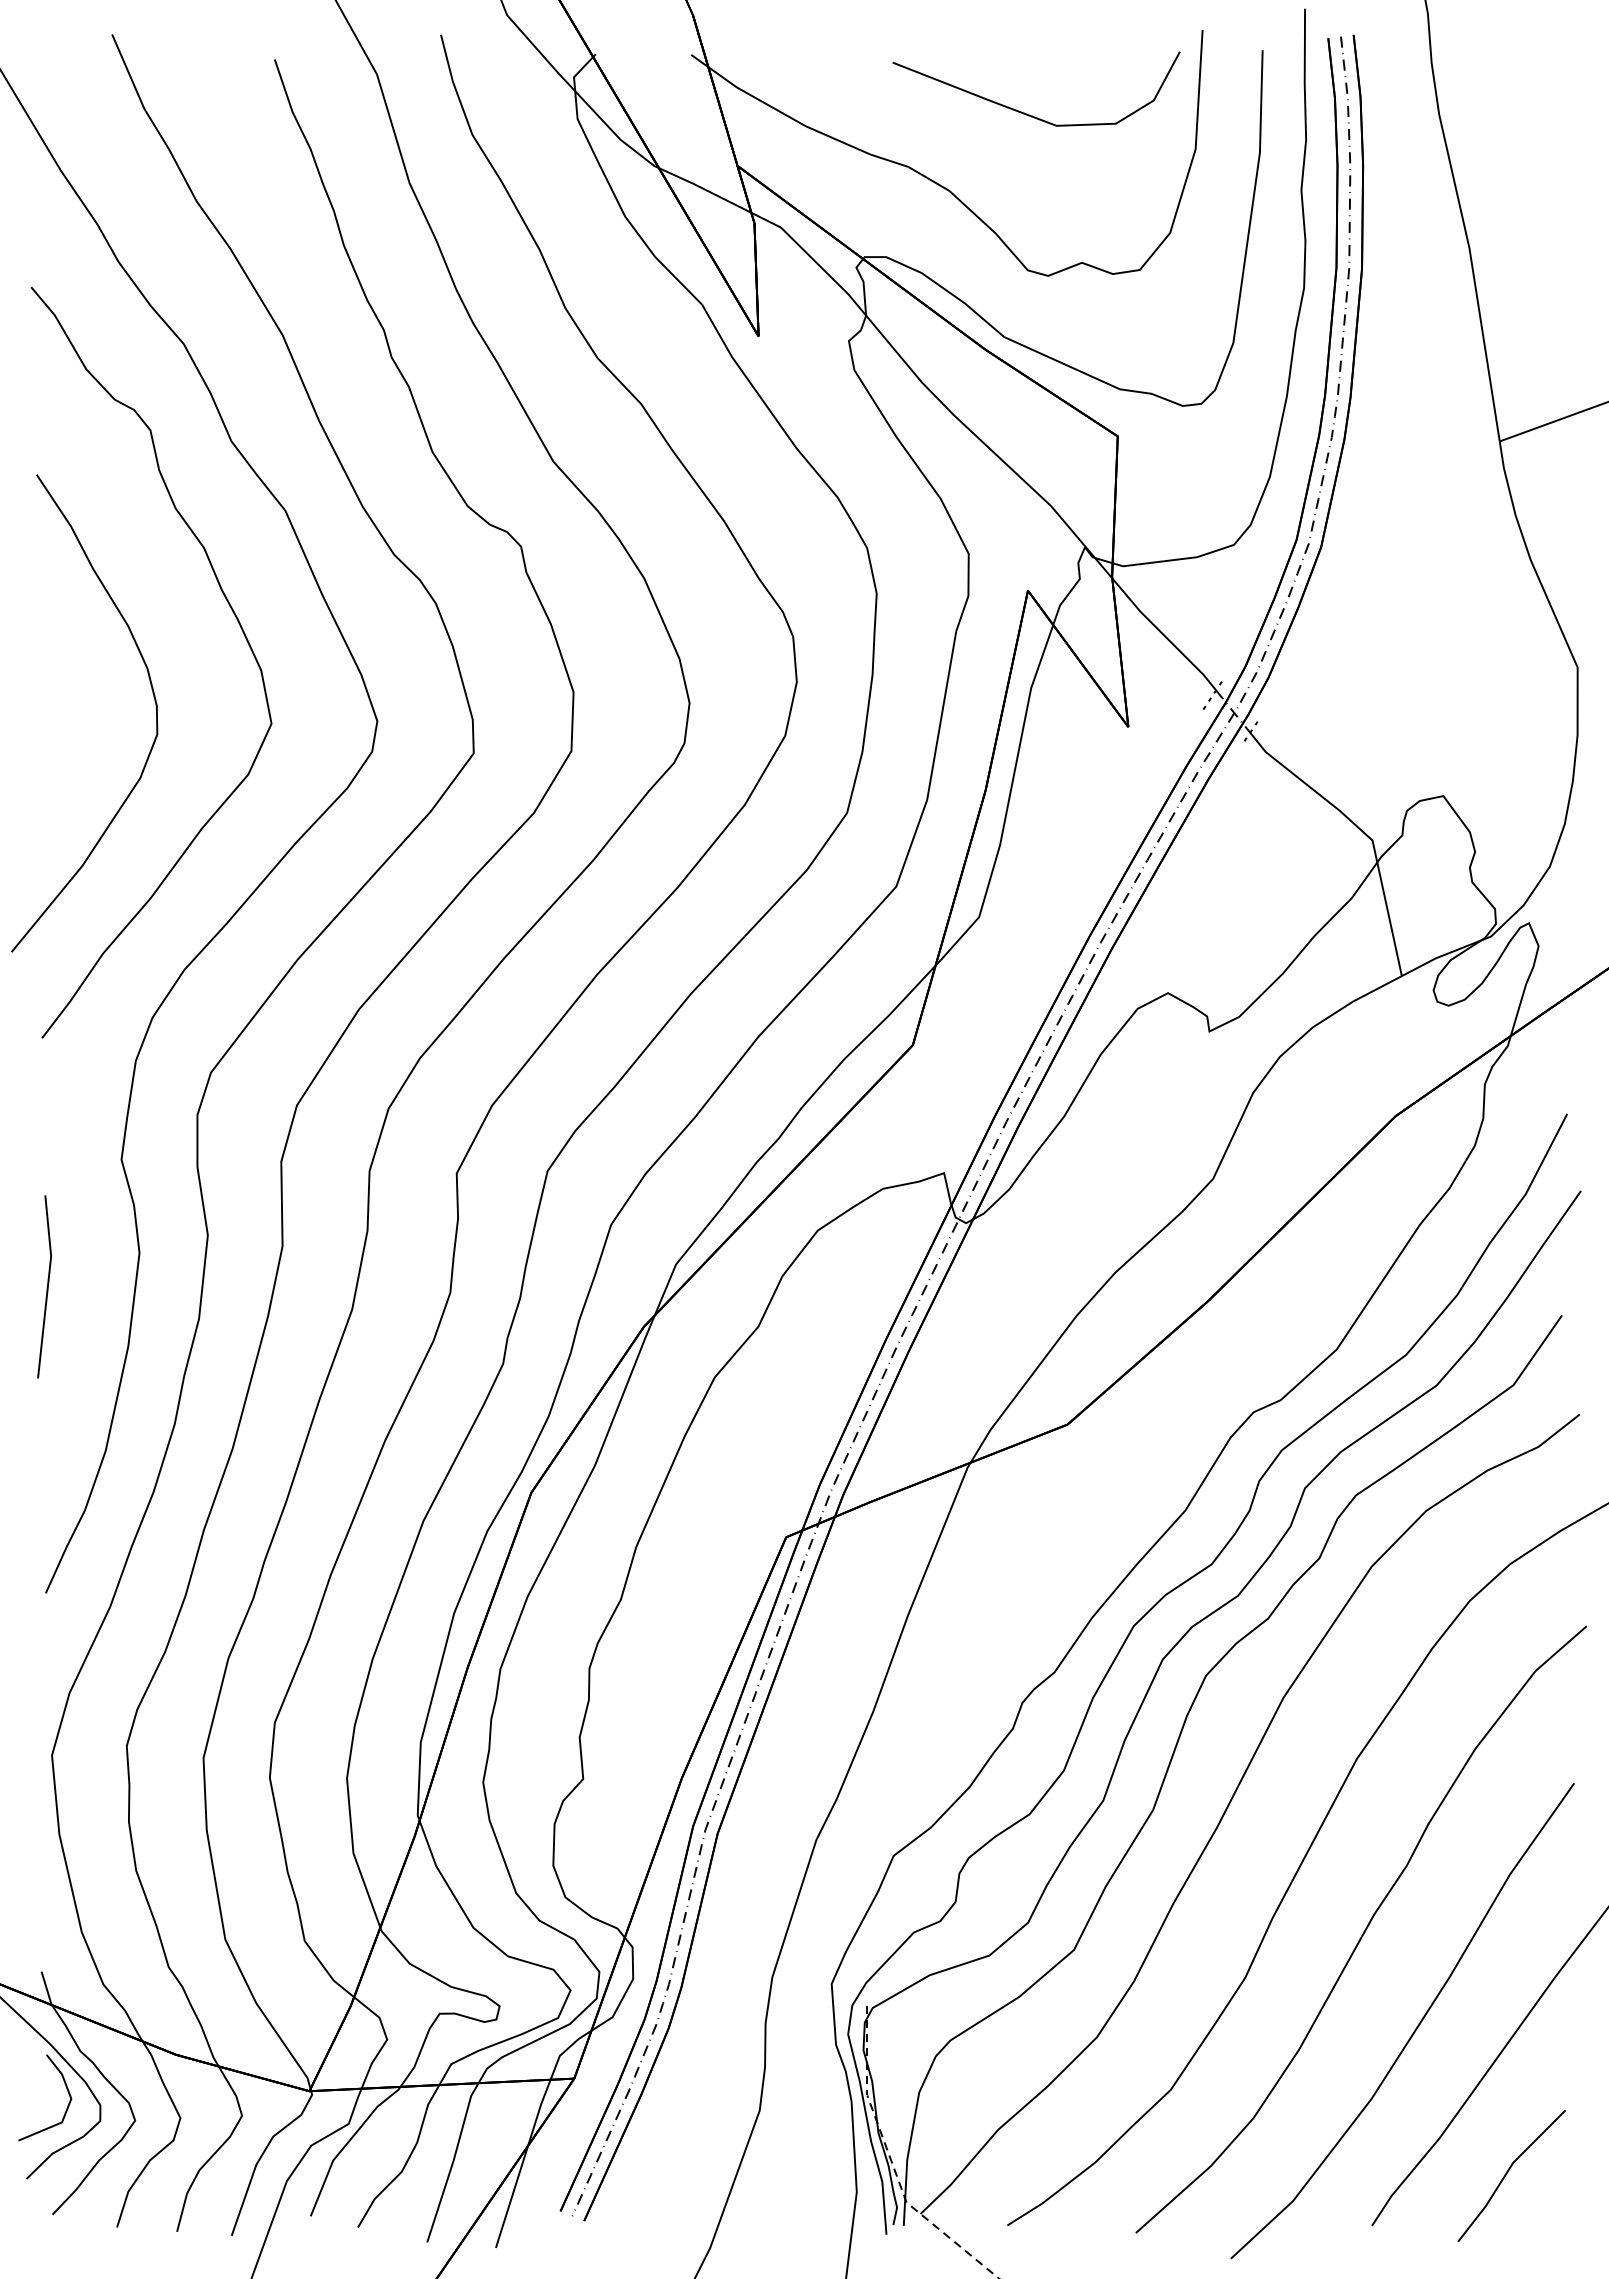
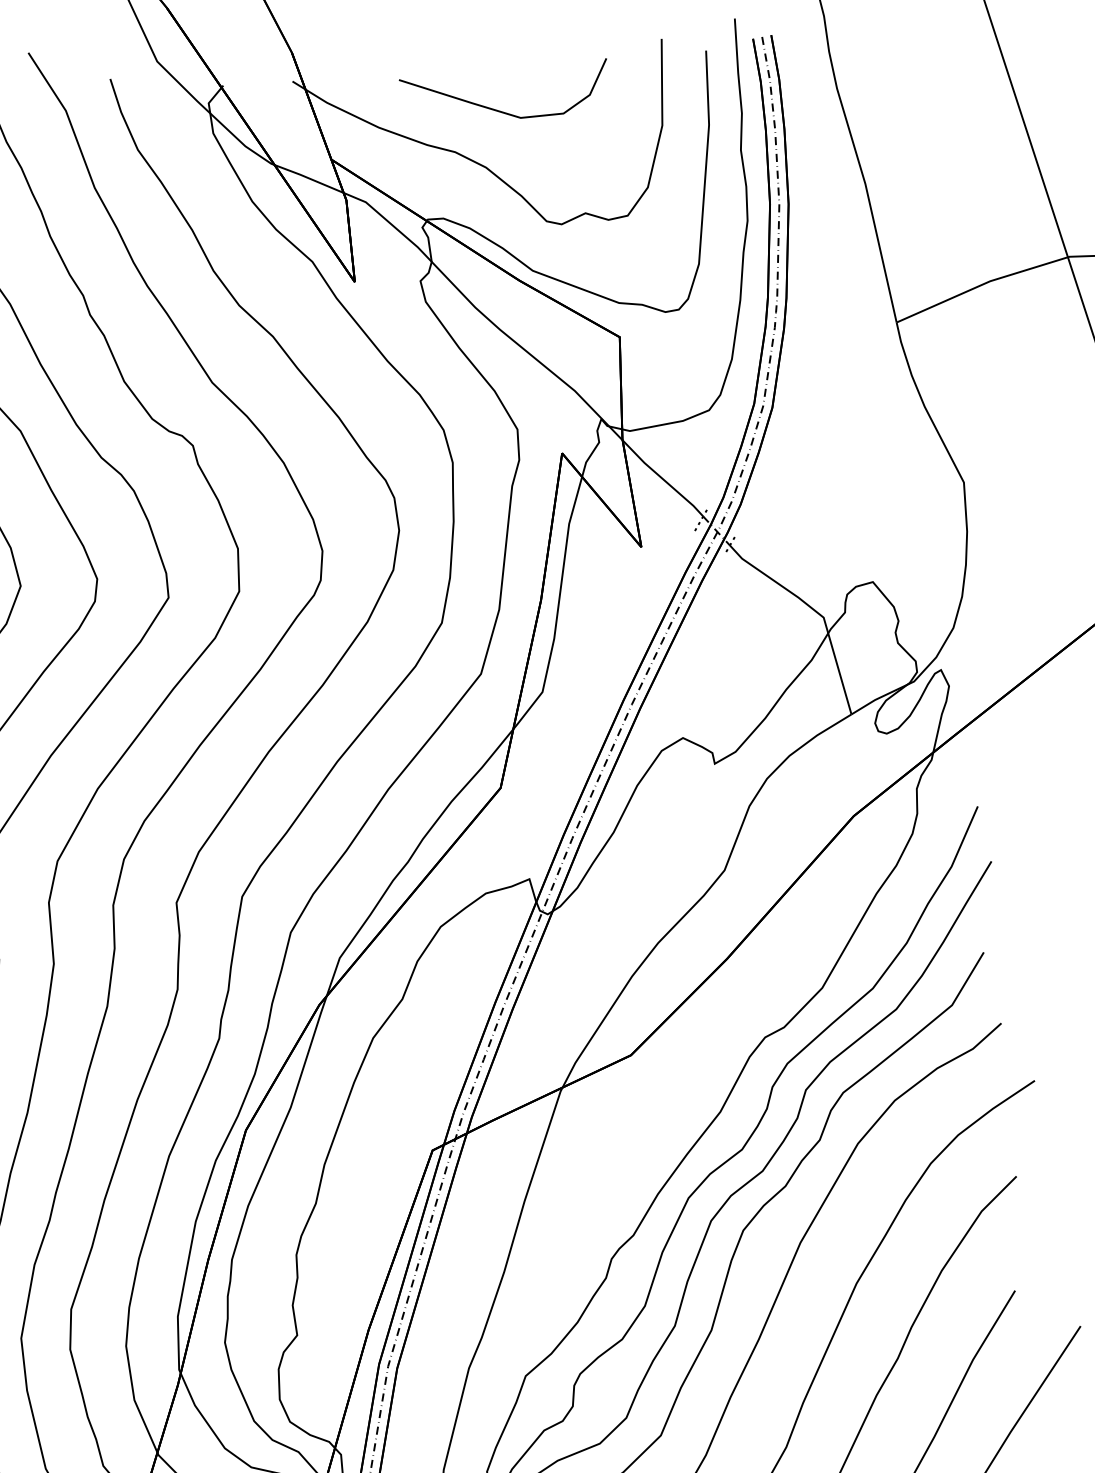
curve: (1027, 113) -> (499, 110), moved

